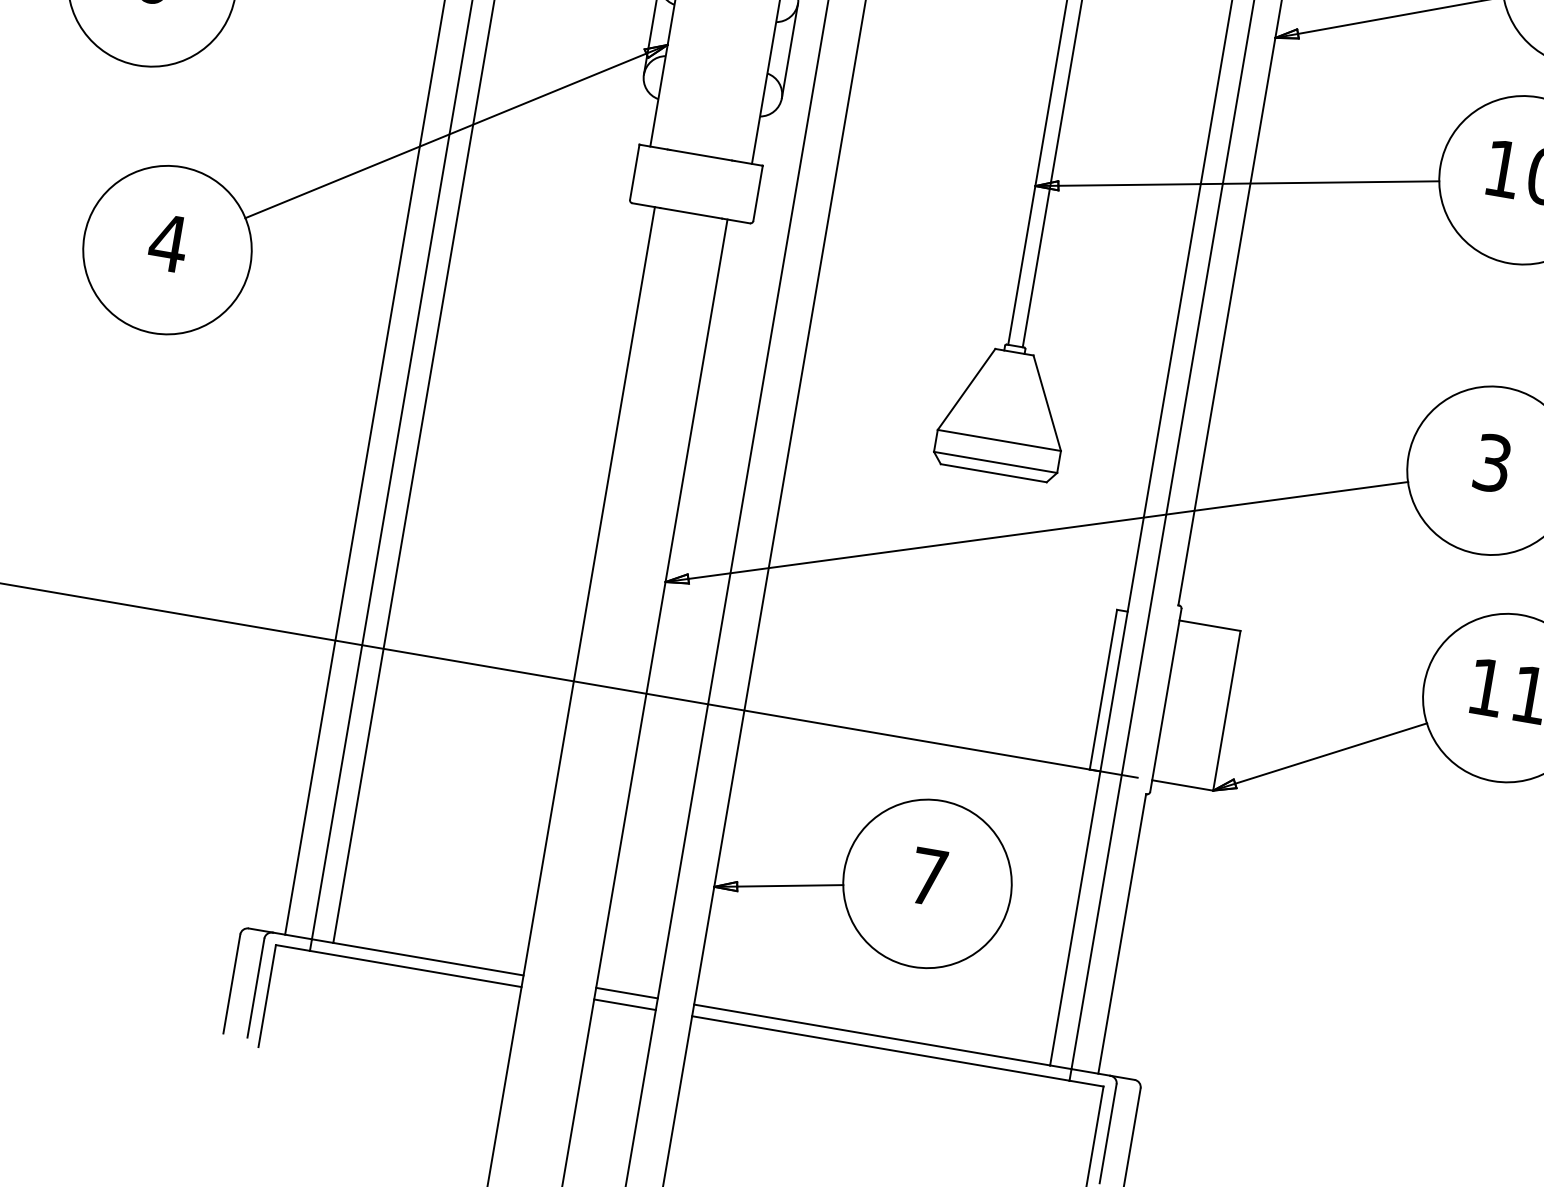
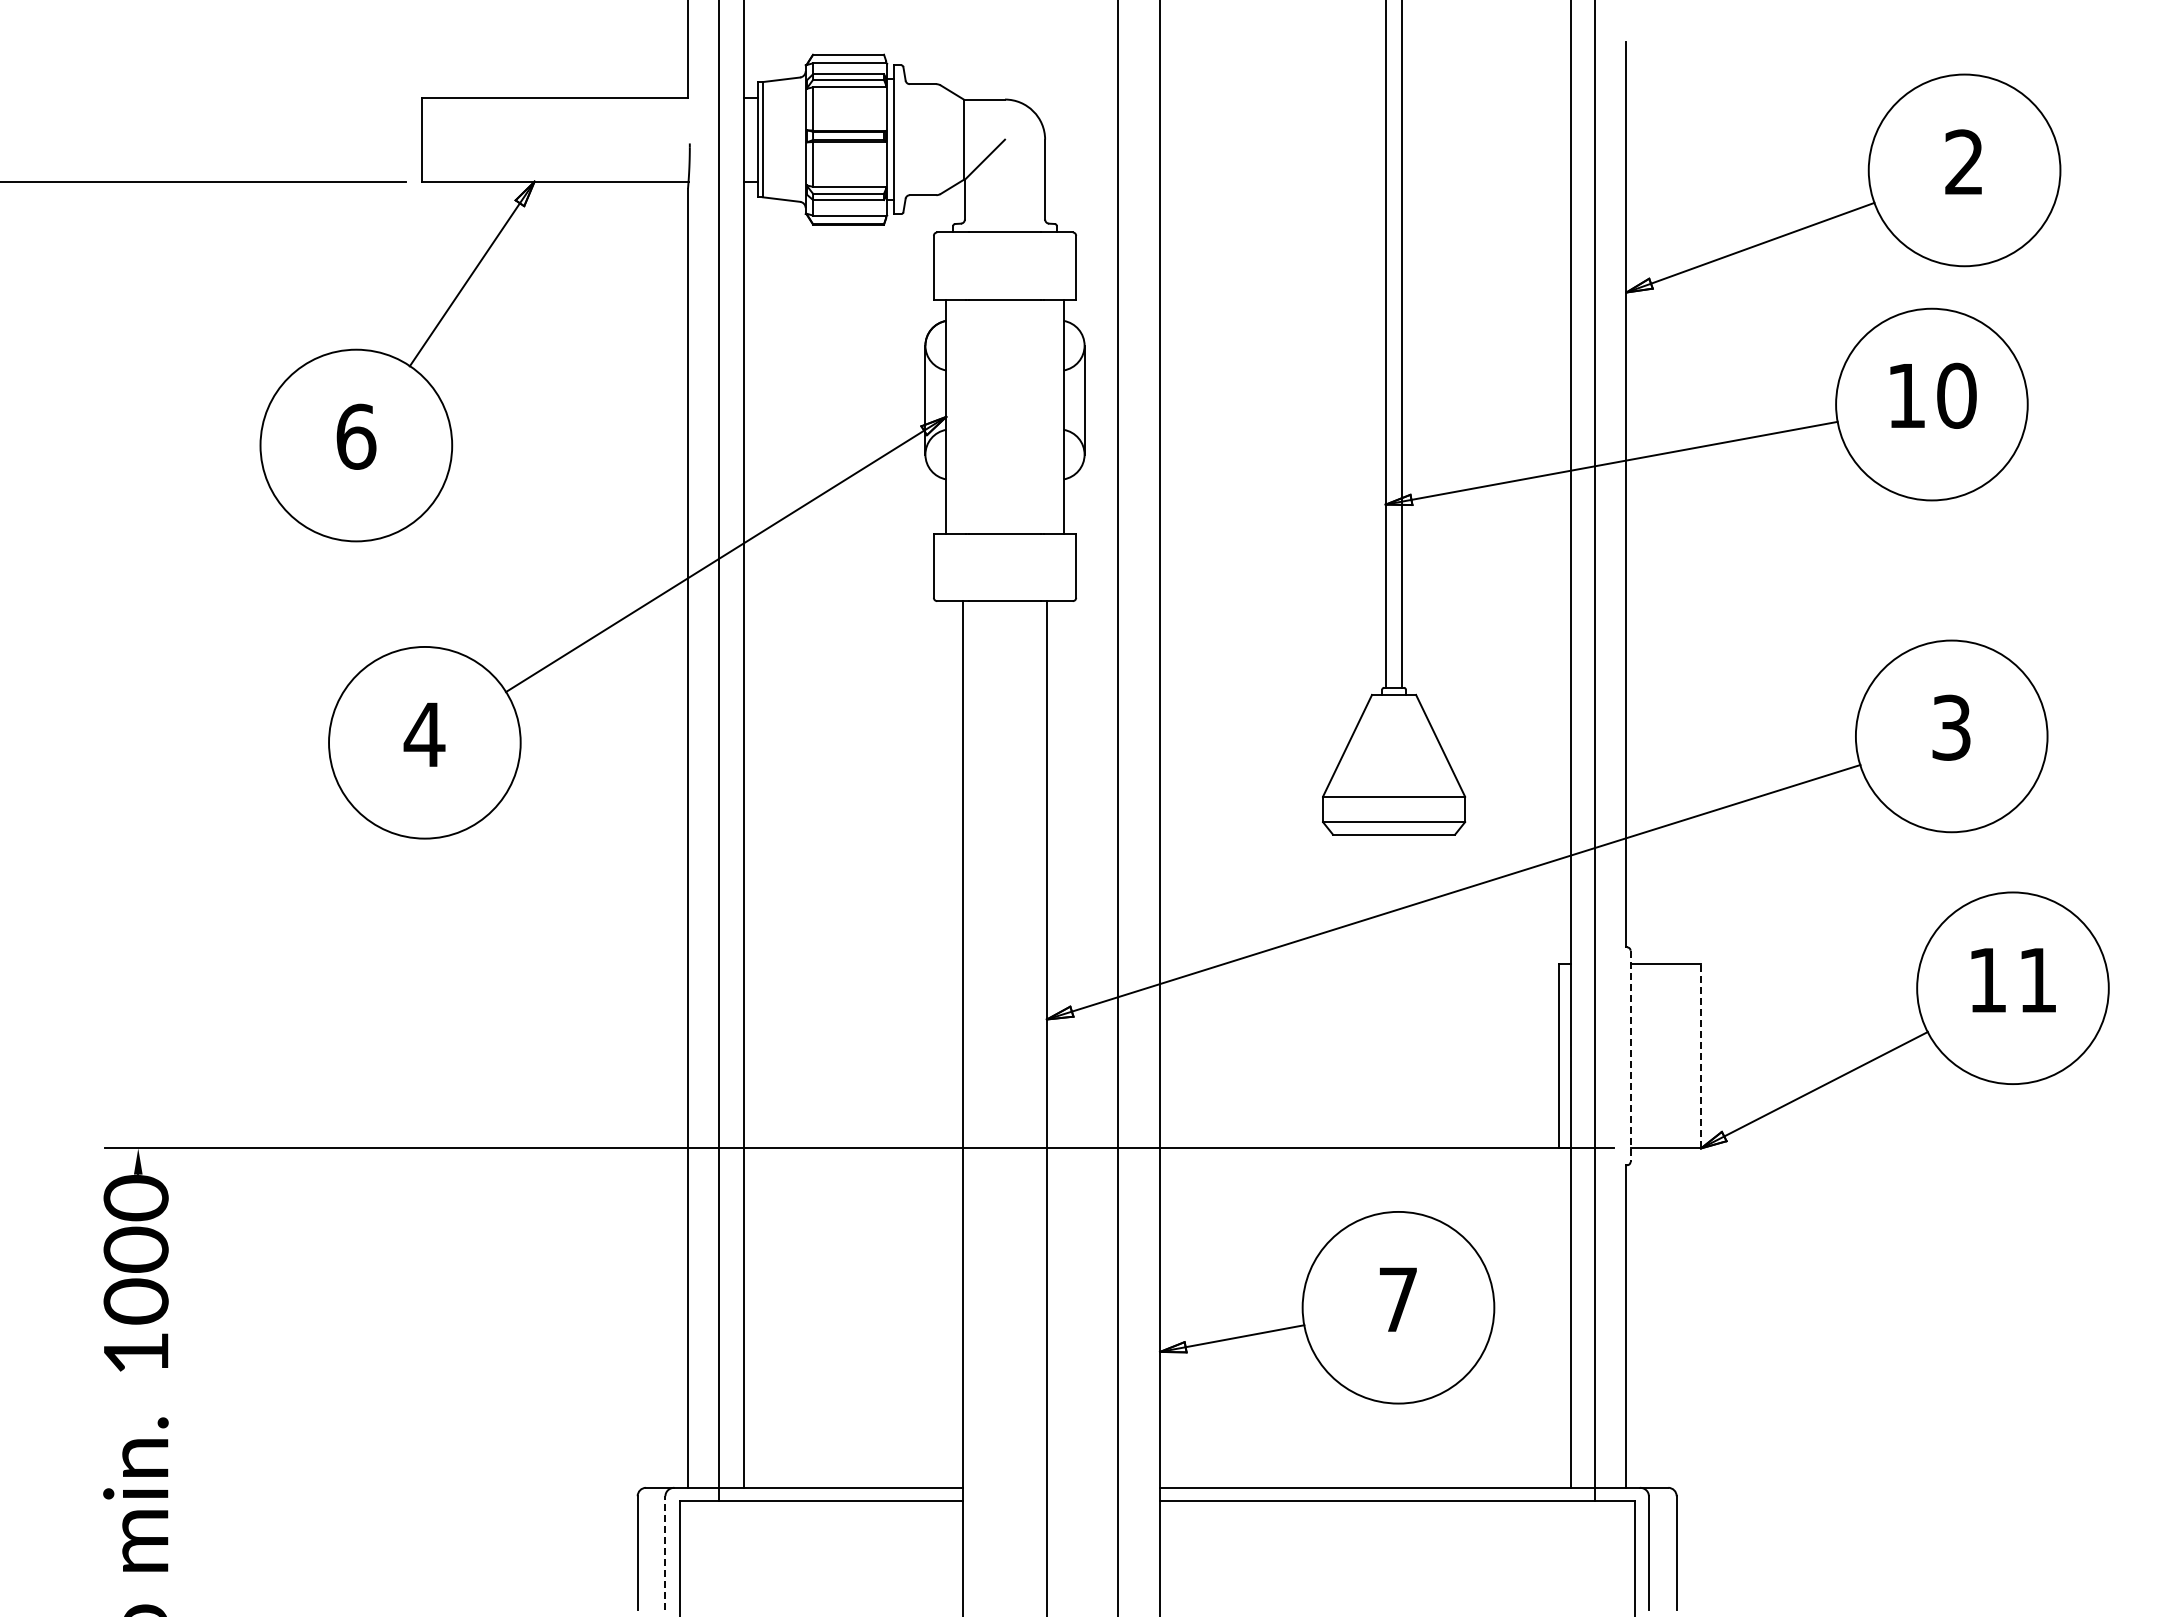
line: (1165, 700) -> (1630, 1056), solid -> dashed
line: (1226, 710) -> (1700, 1055), solid -> dashed
line: (256, 987) -> (665, 1552), solid -> dashed
line: (627, 992) -> (1082, 1487), removed
line: (625, 1004) -> (1082, 1501), removed

